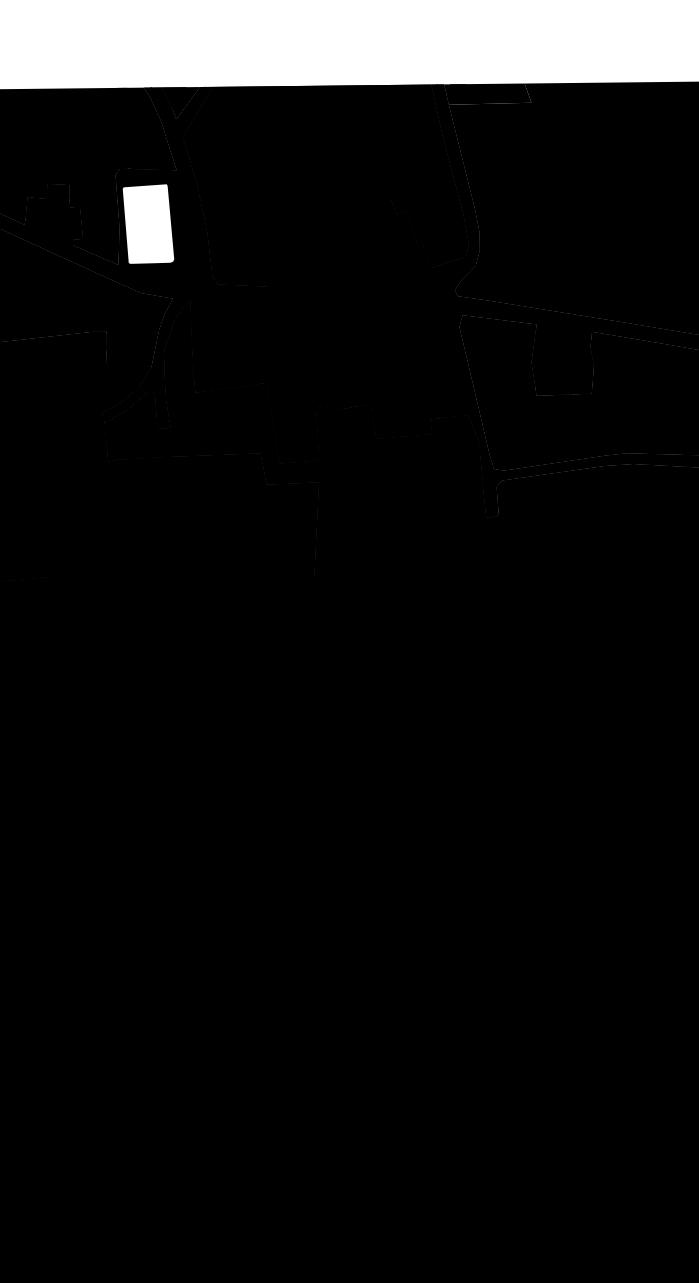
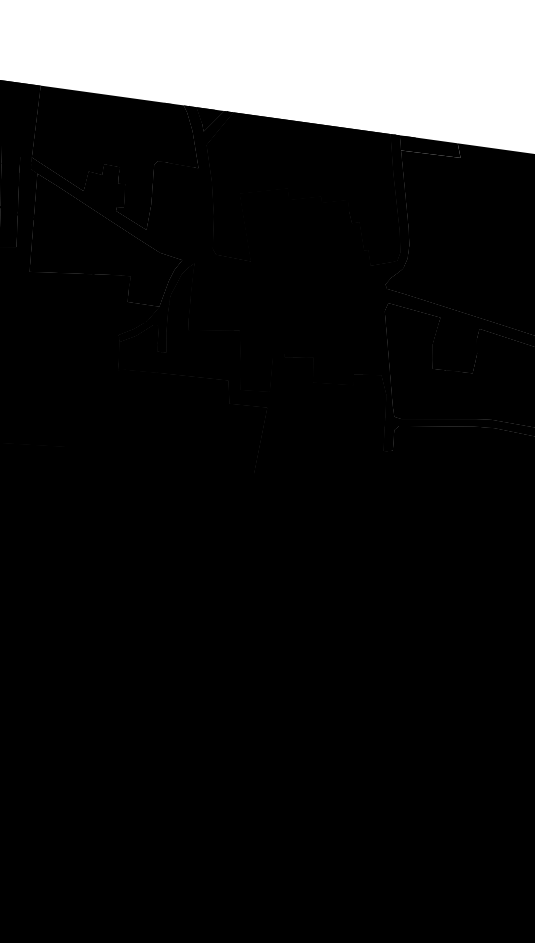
fill: (148, 224) -> (172, 204), added

